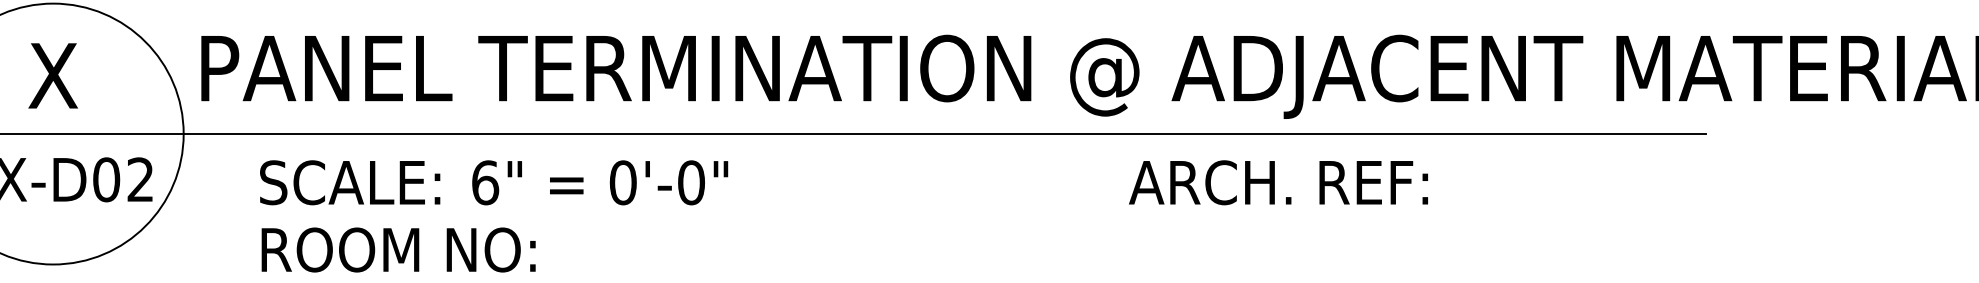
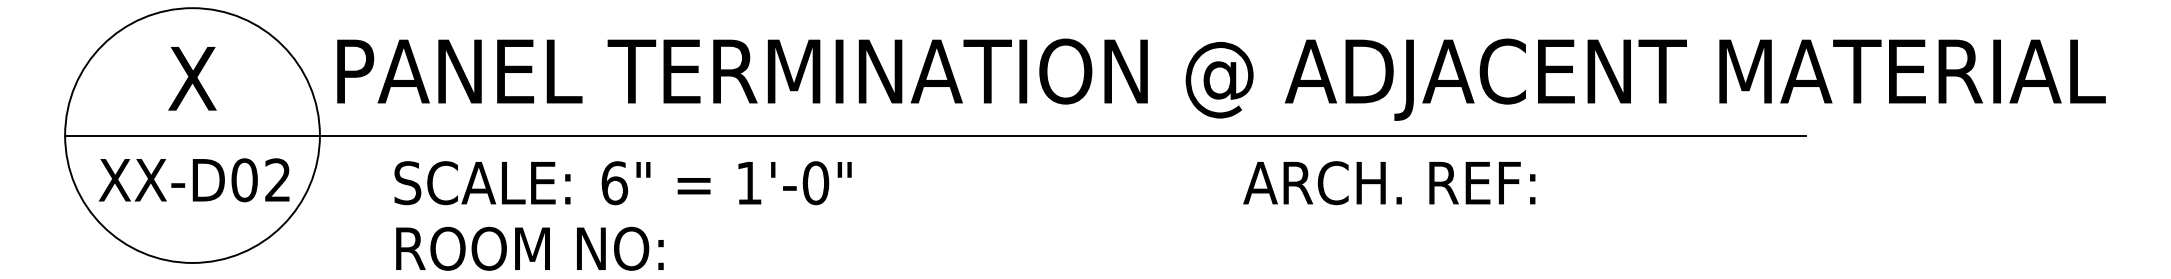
text: (623, 183) -> (749, 183), 0'-0" -> 1'-0"

